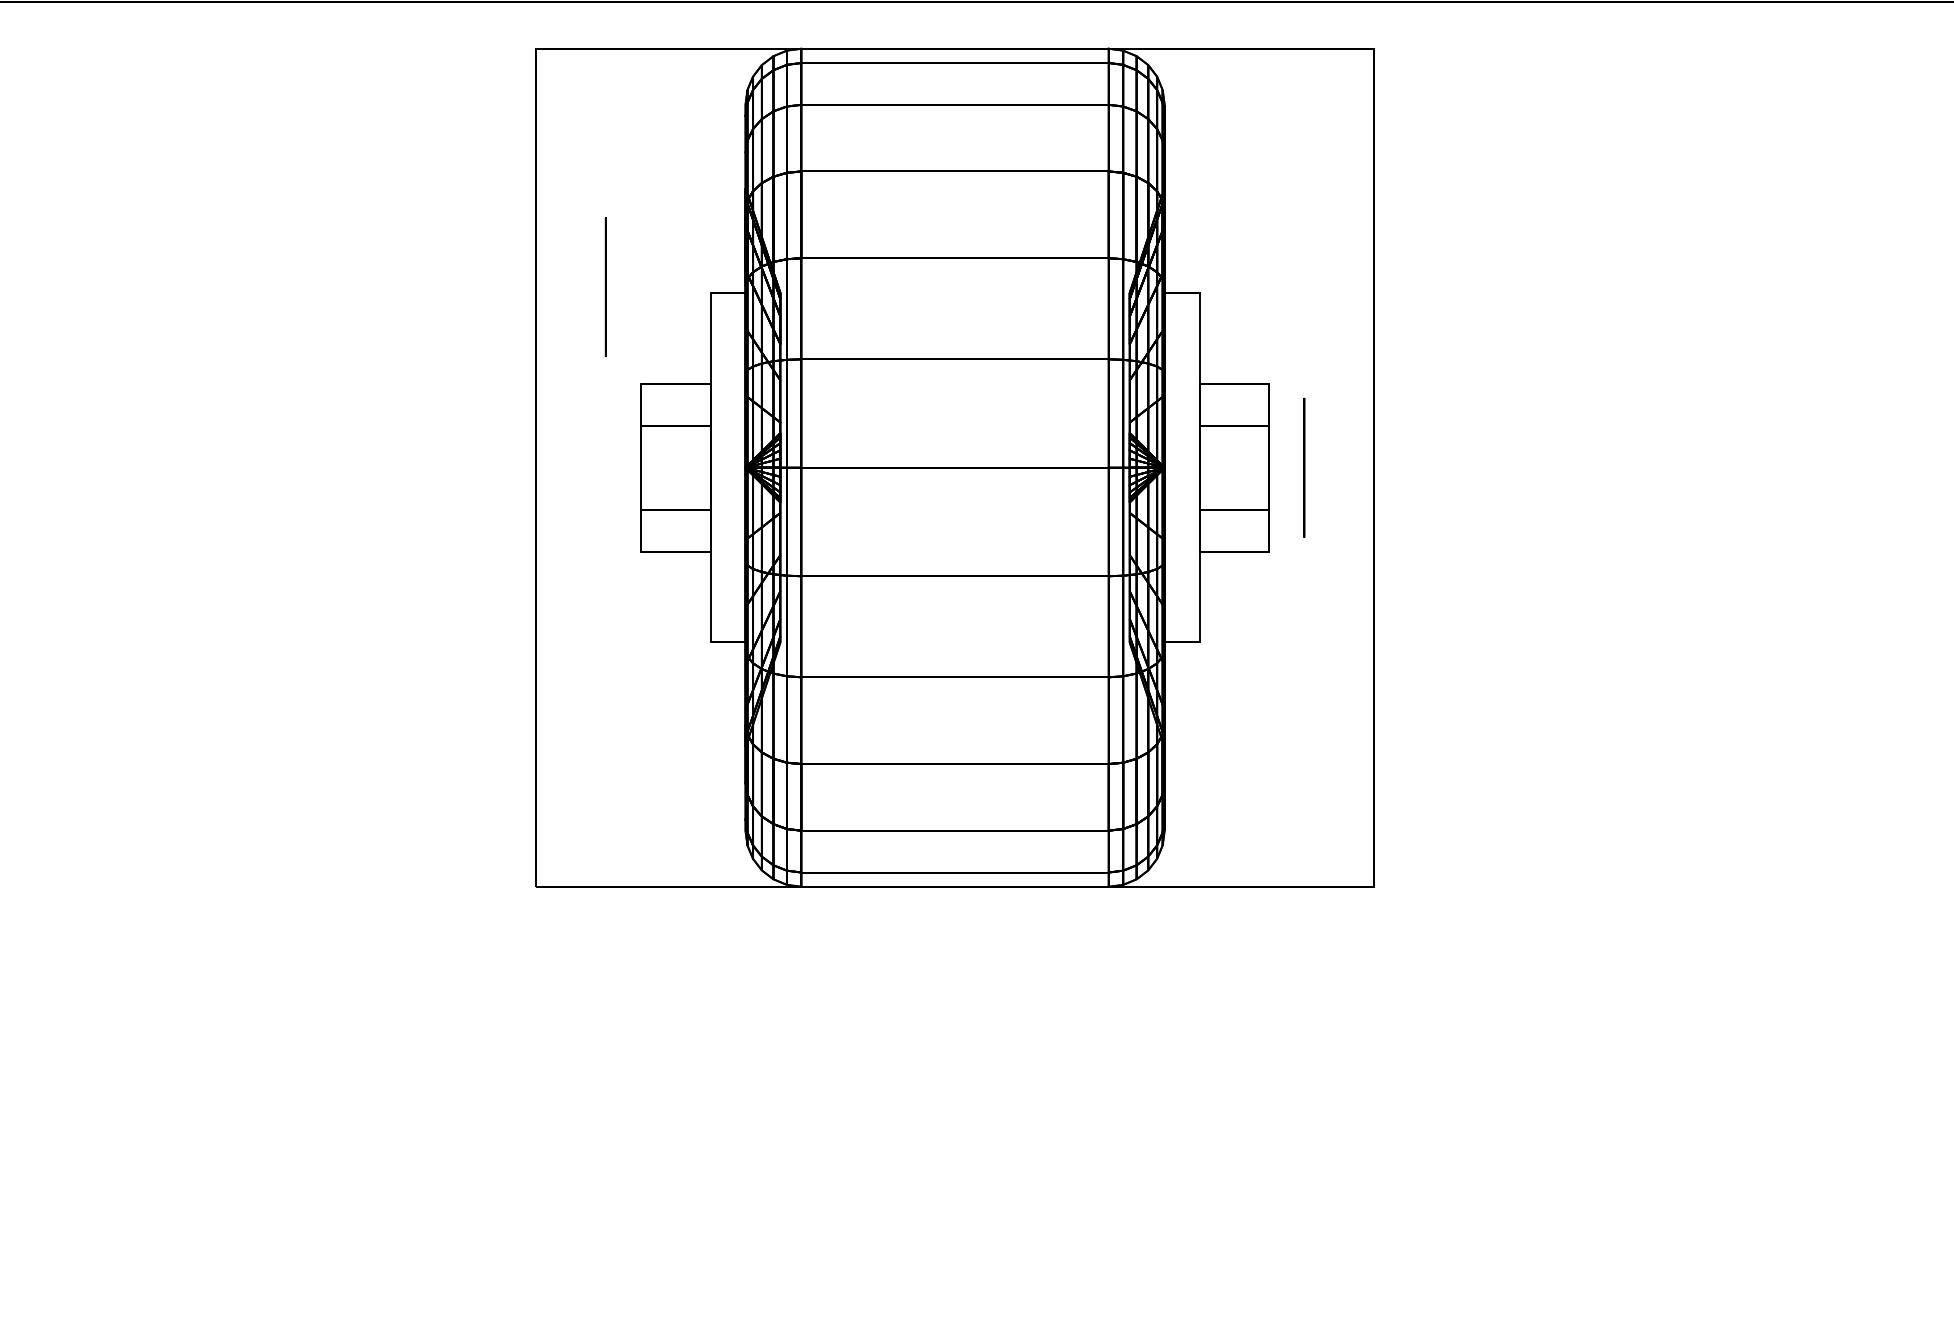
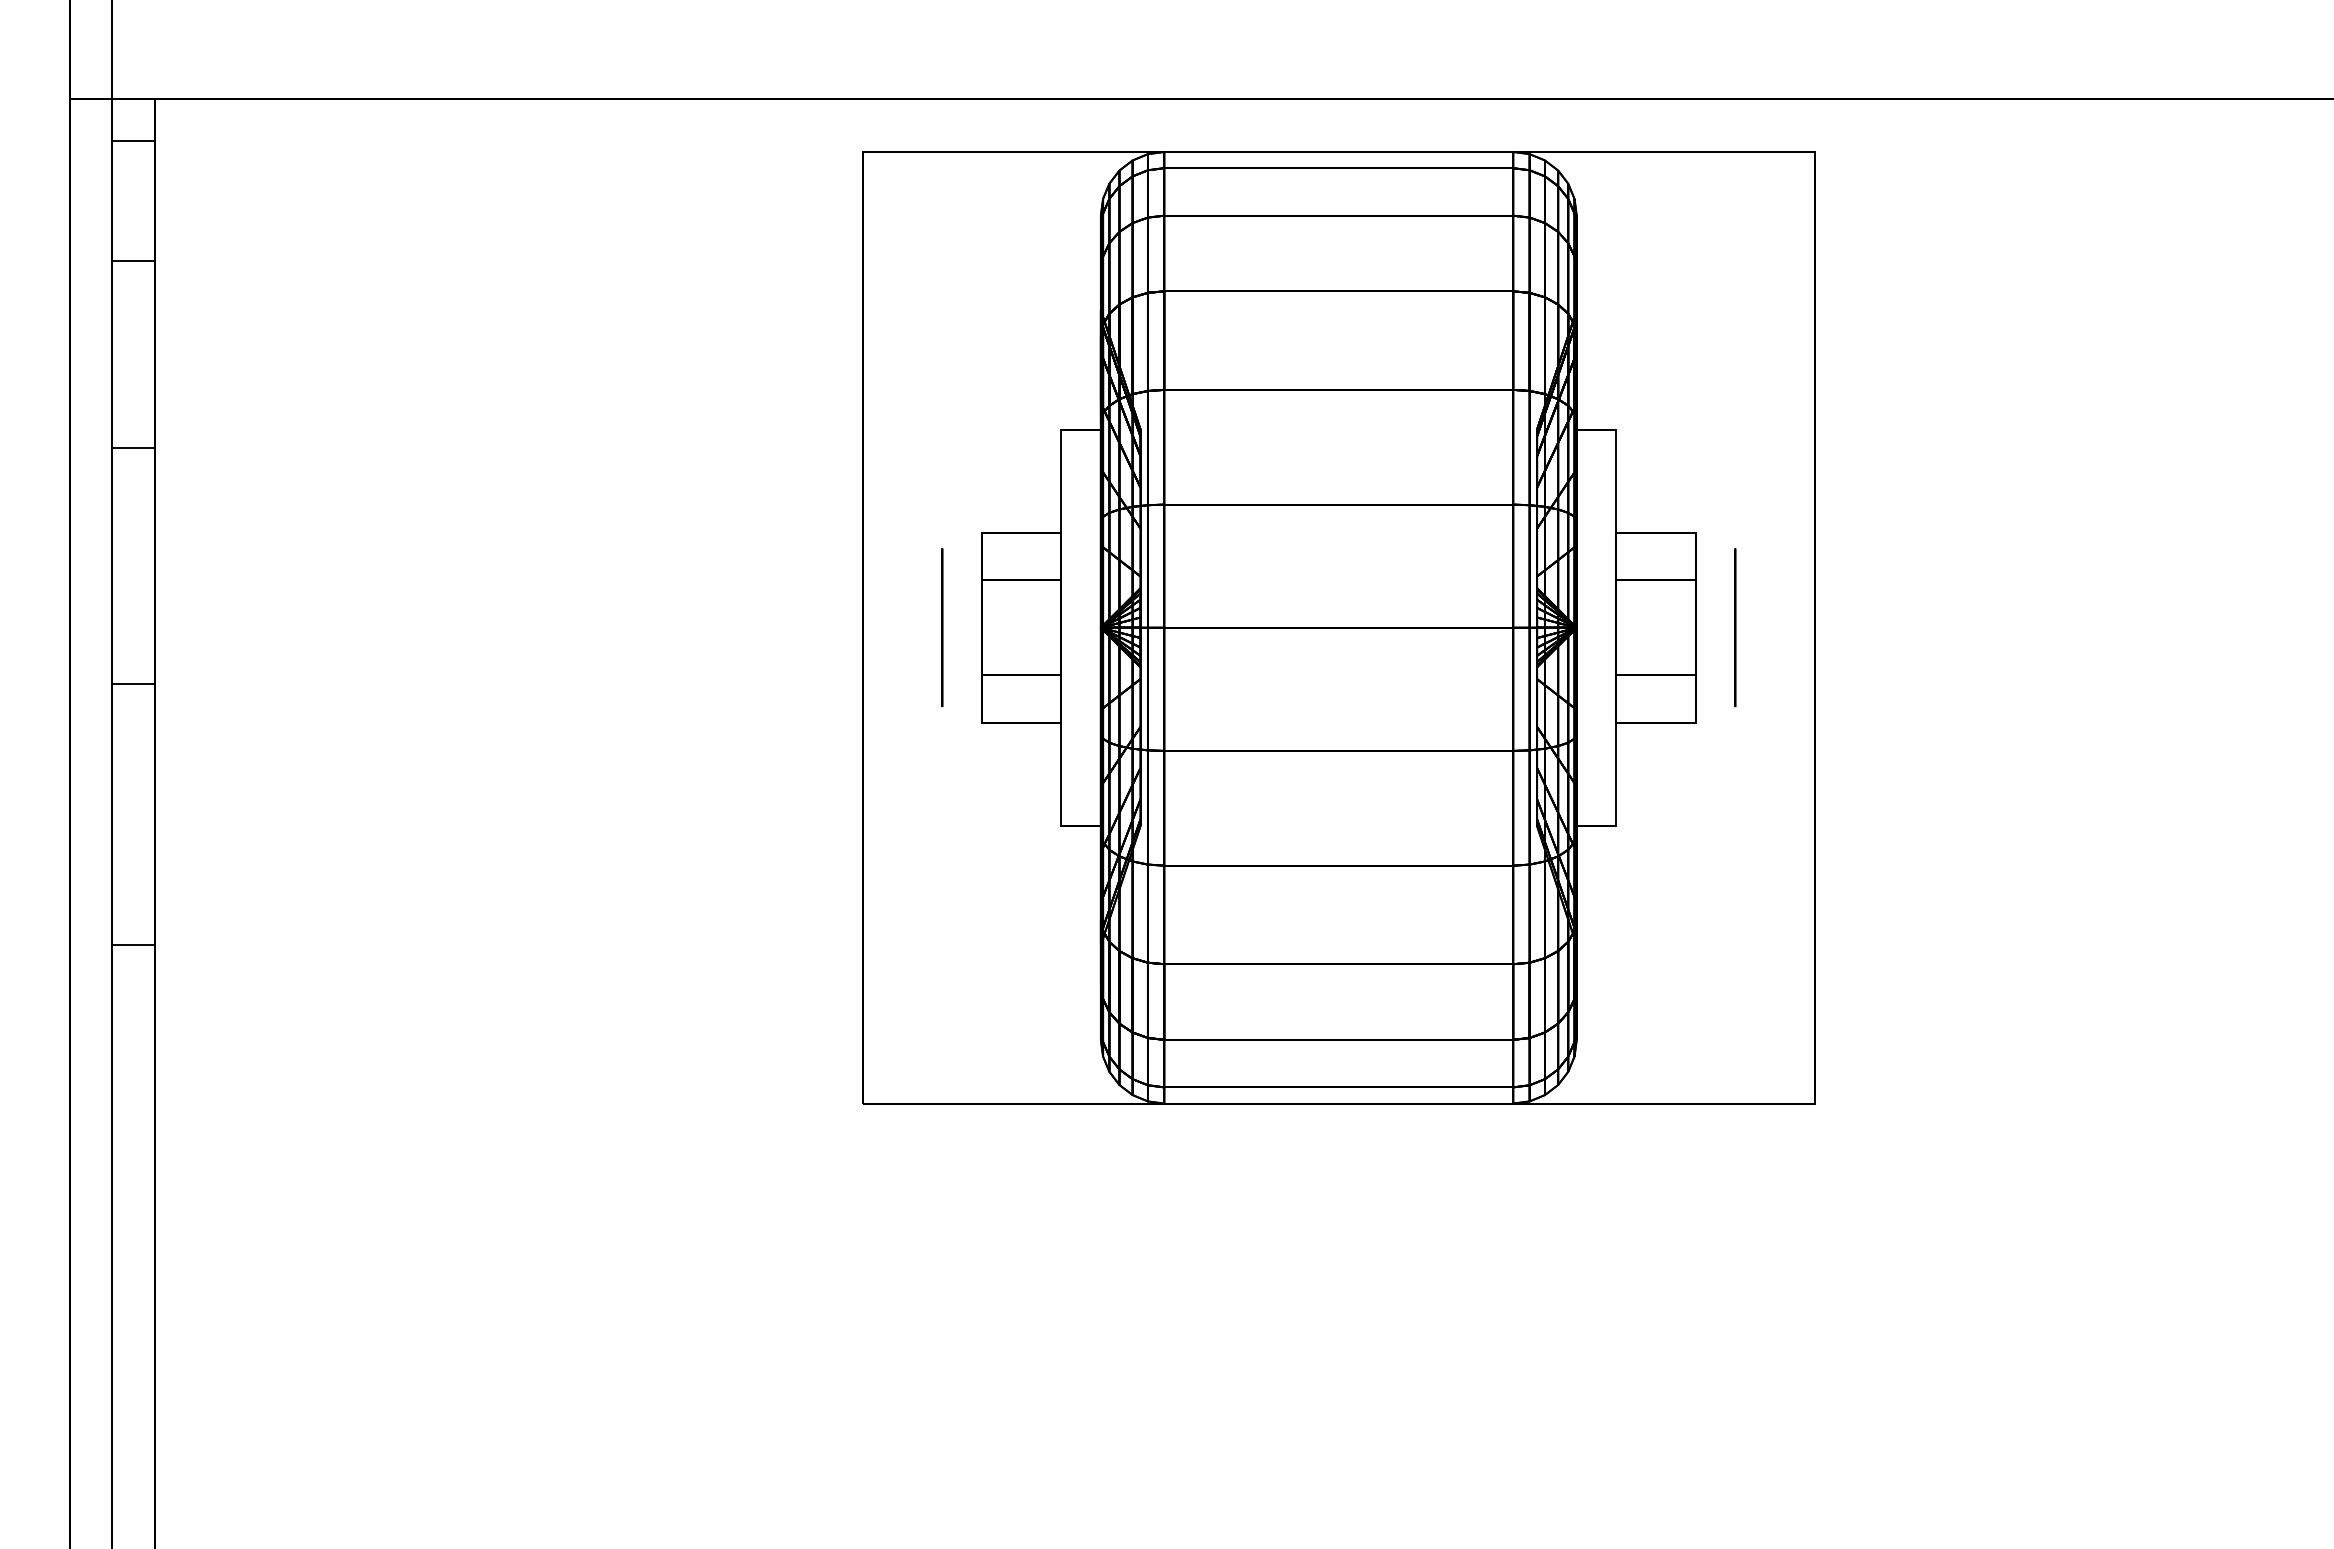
circle: (606, 286) -> (942, 627), moved

